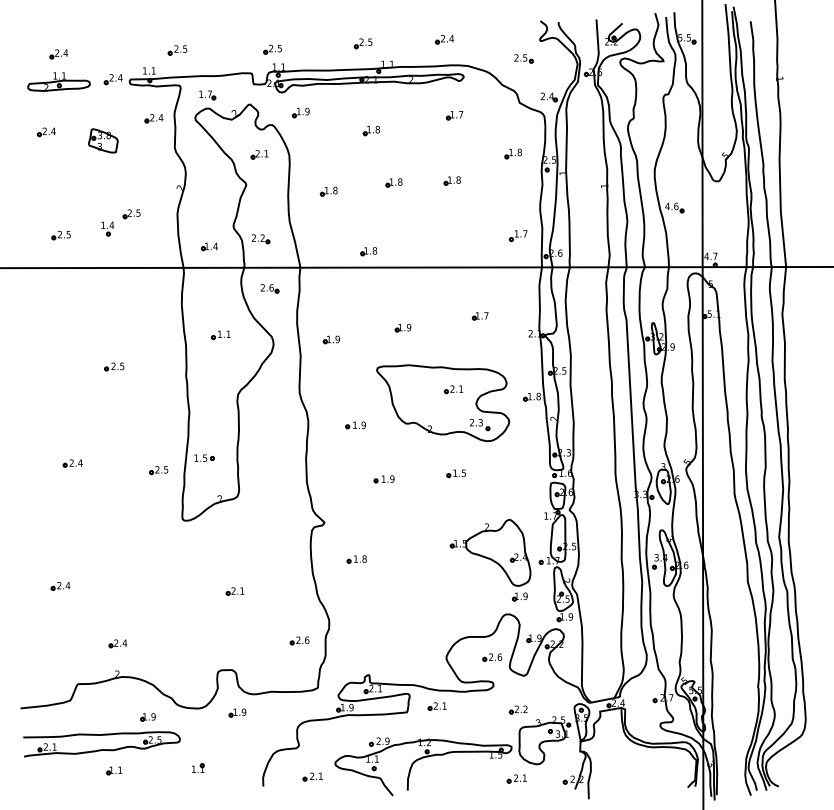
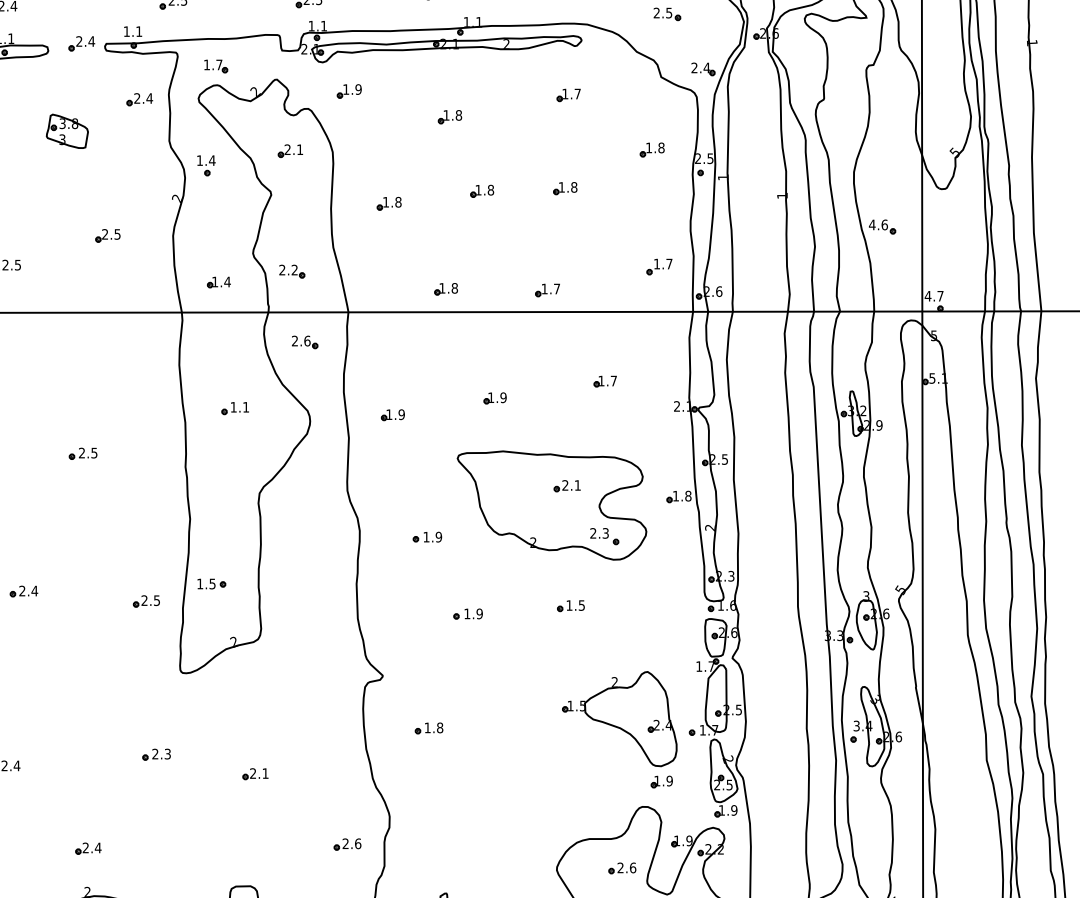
part: (107, 228) -> (205, 165), moved
part: (439, 252) -> (546, 290), added
part: (165, 577) -> (156, 754), added

